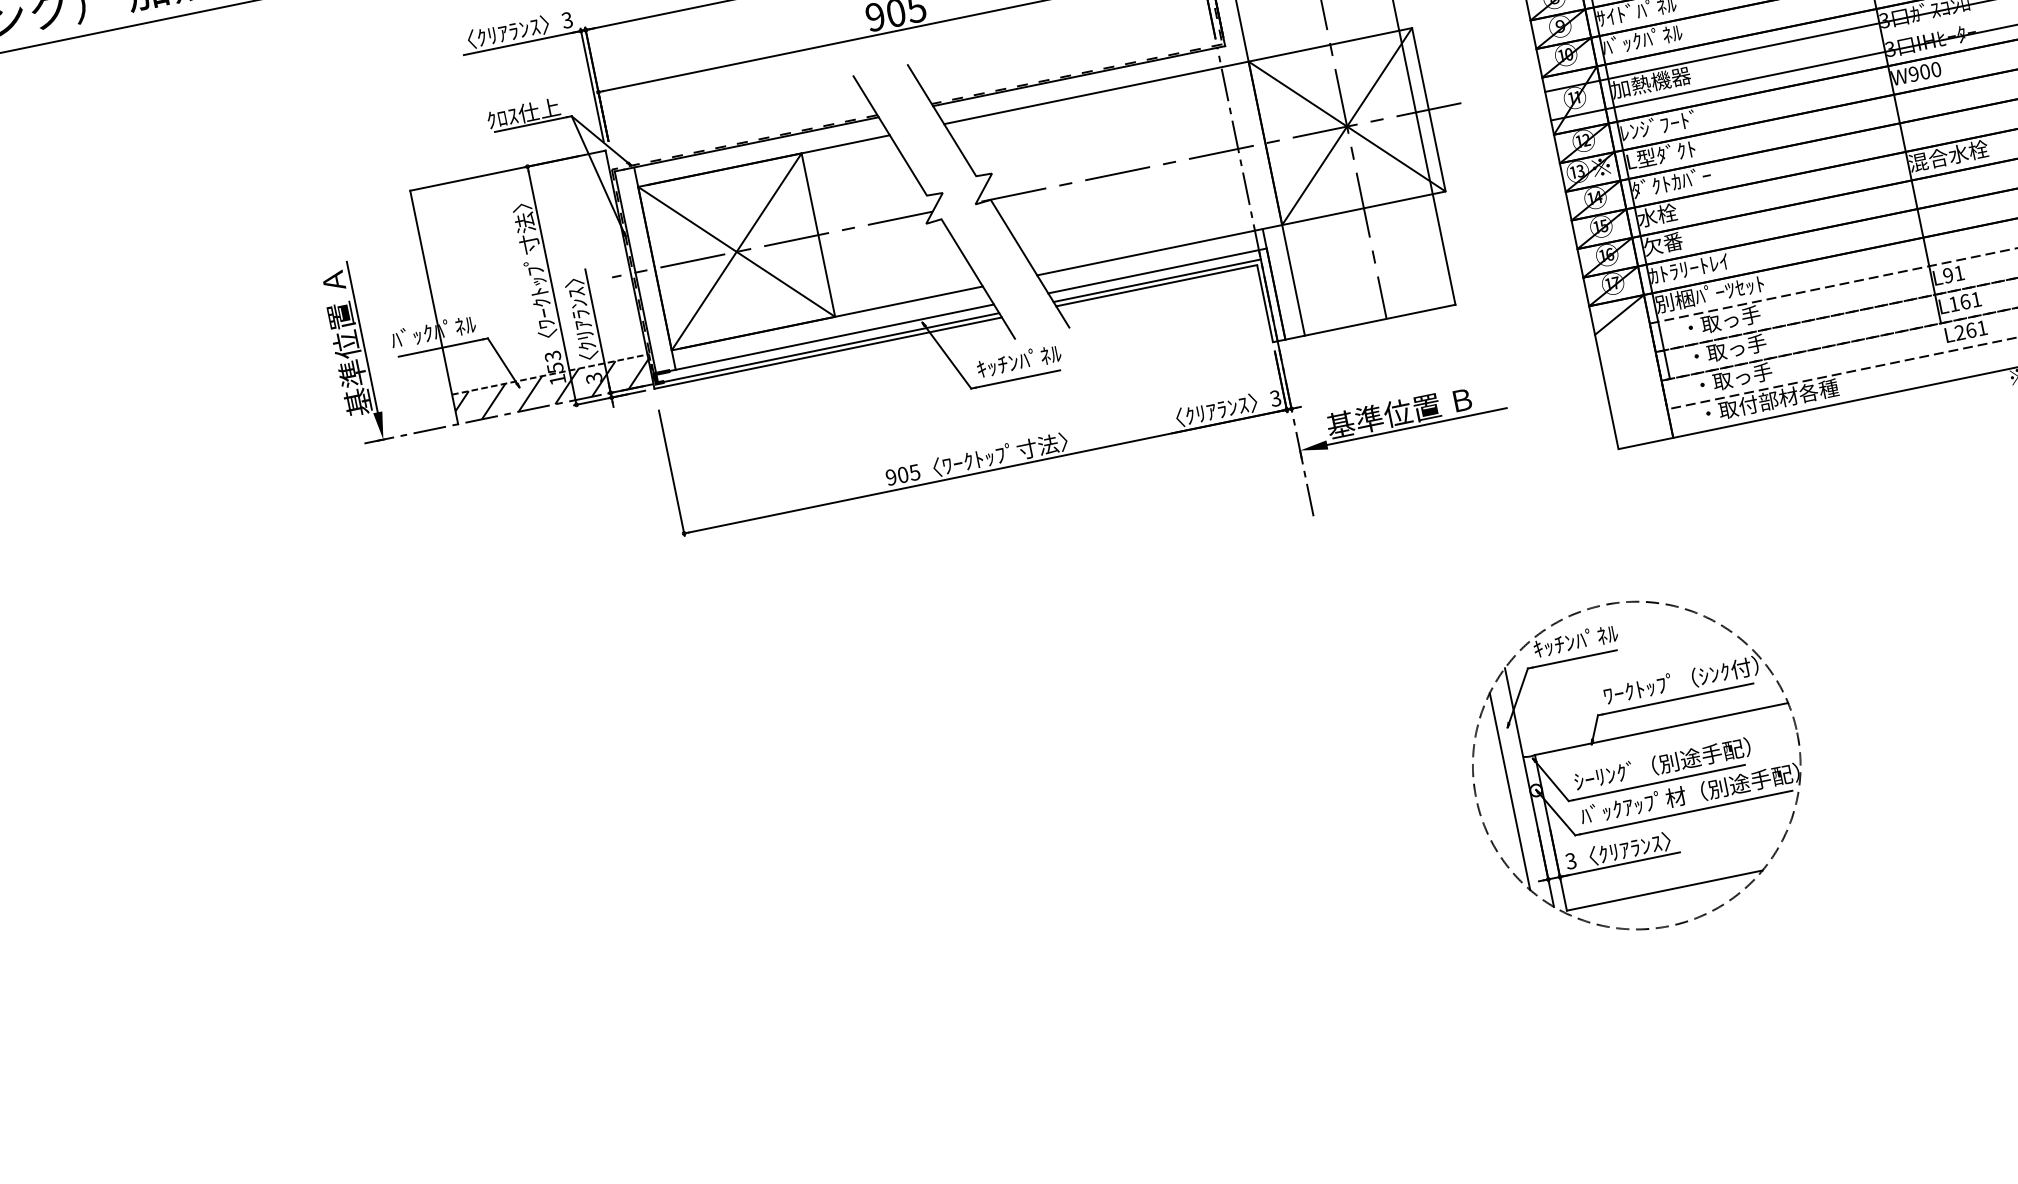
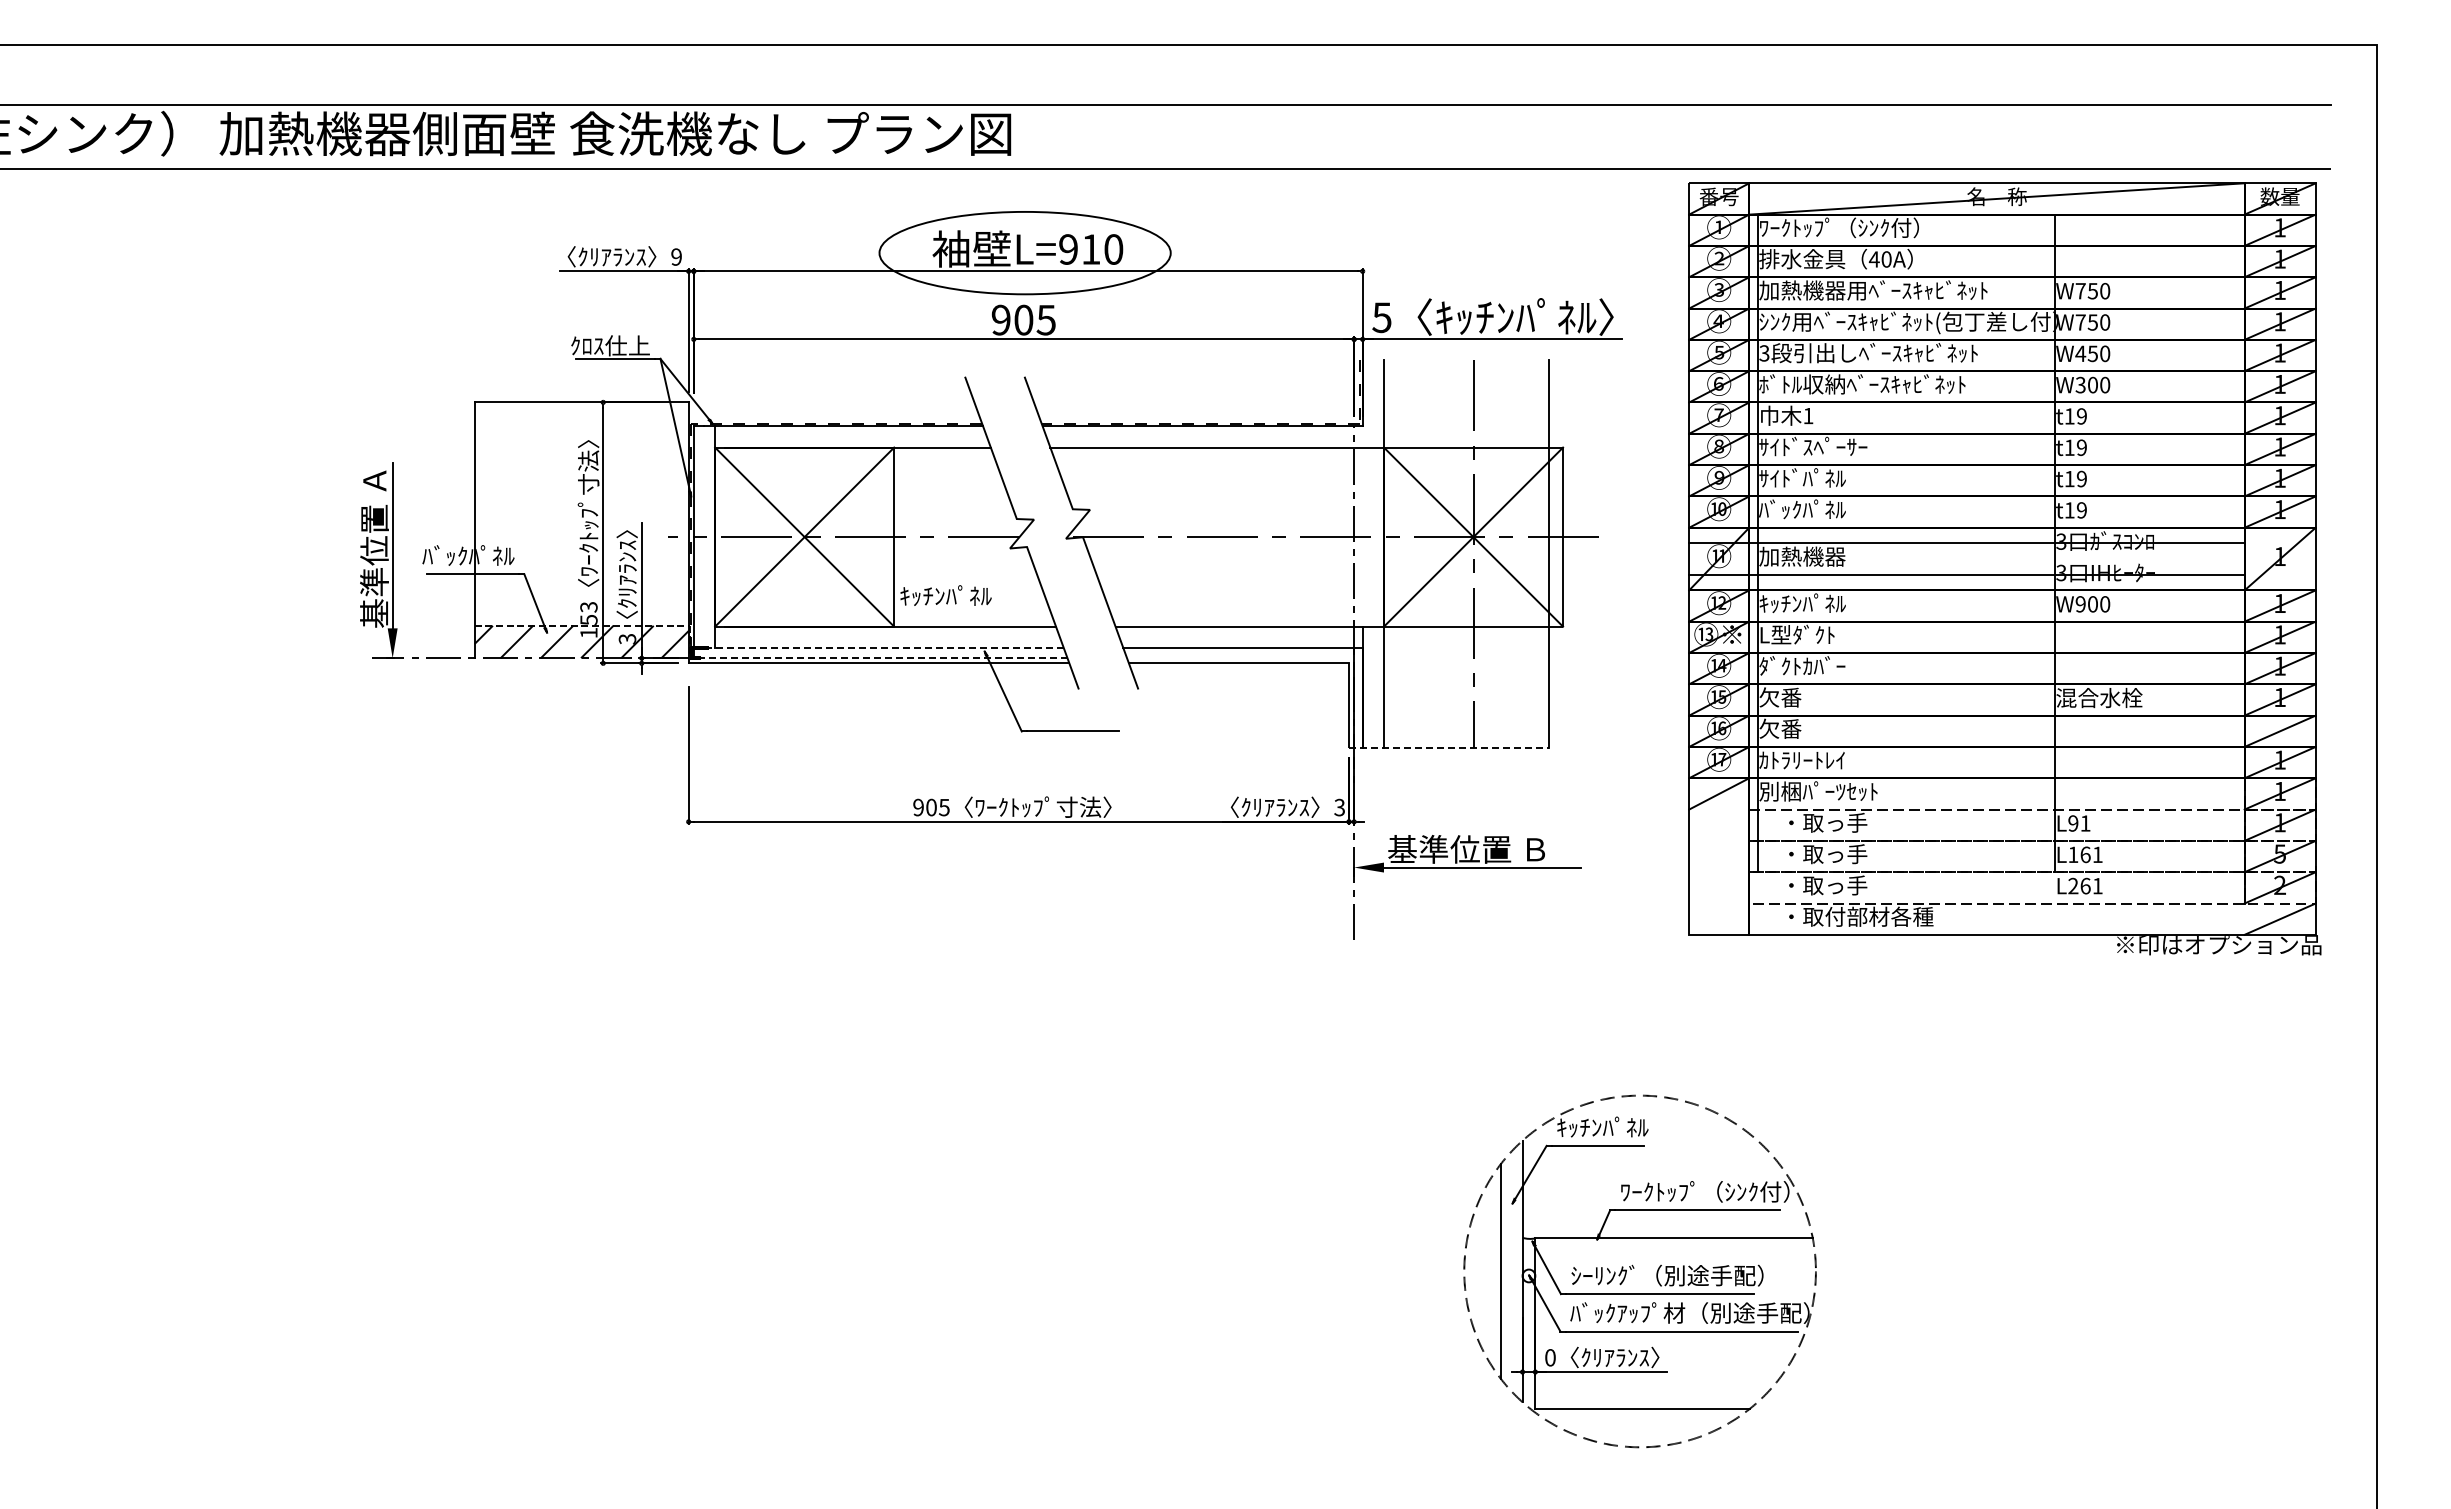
text: (567, 19) -> (676, 256), 3 -> 9
text: (1659, 125) -> (1802, 603), ﾚﾝｼﾞﾌｰﾄﾞ -> ｷｯﾁﾝﾊﾟﾈﾙ
text: (1657, 215) -> (1780, 697), 水栓 -> 欠番
line: (1157, 281) -> (1240, 658), removed
line: (1364, 323) -> (1449, 747), solid -> dashed
line: (824, 338) -> (878, 647), solid -> dashed
line: (828, 348) -> (880, 658), solid -> dashed
text: (1018, 360) -> (945, 595), moved
text: (1571, 860) -> (1550, 1357), 3 -> 0

